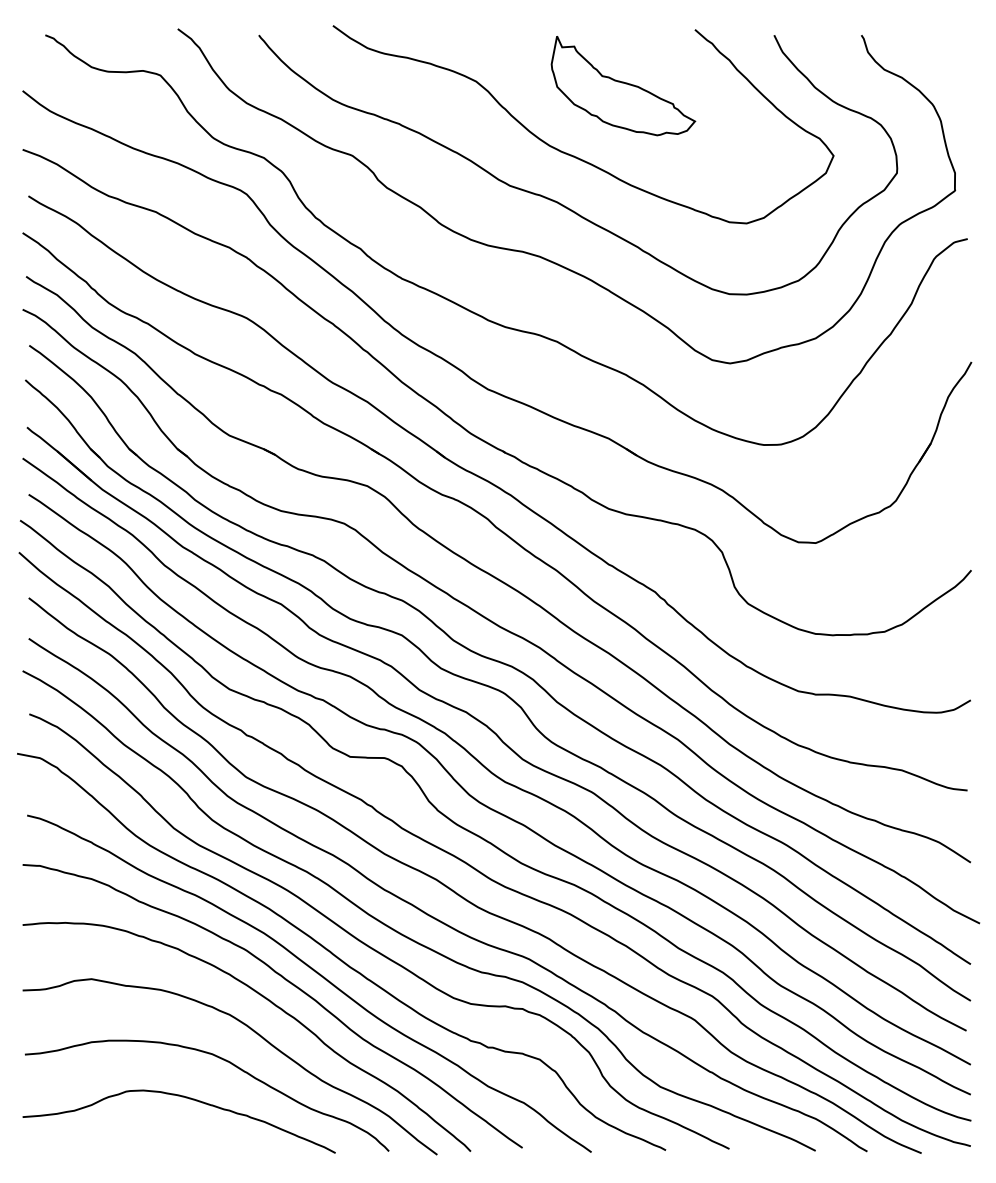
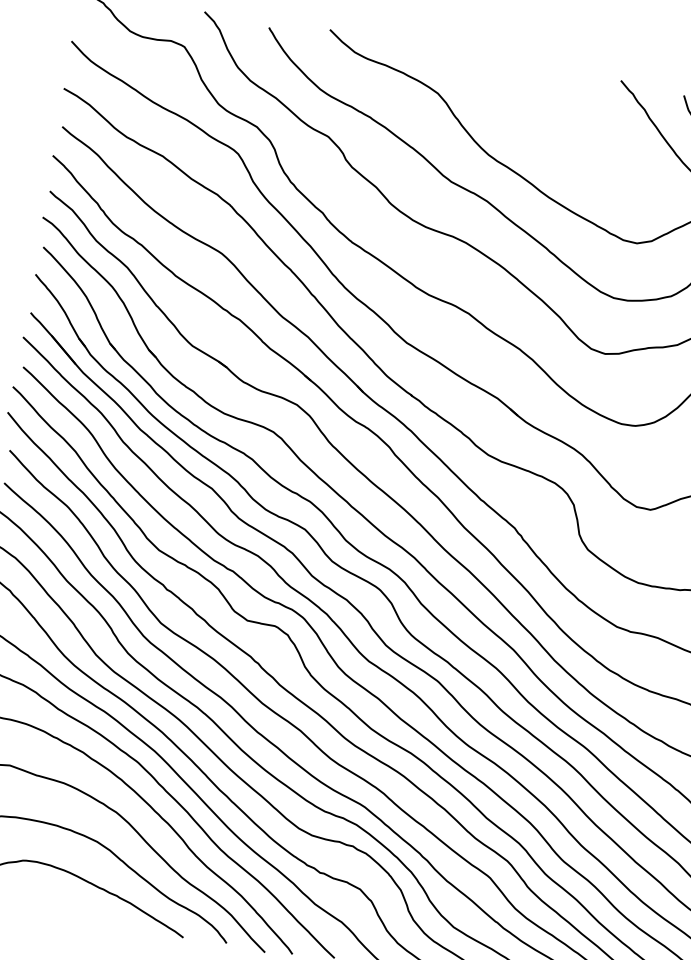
part: (623, 86) -> (555, 116), removed

